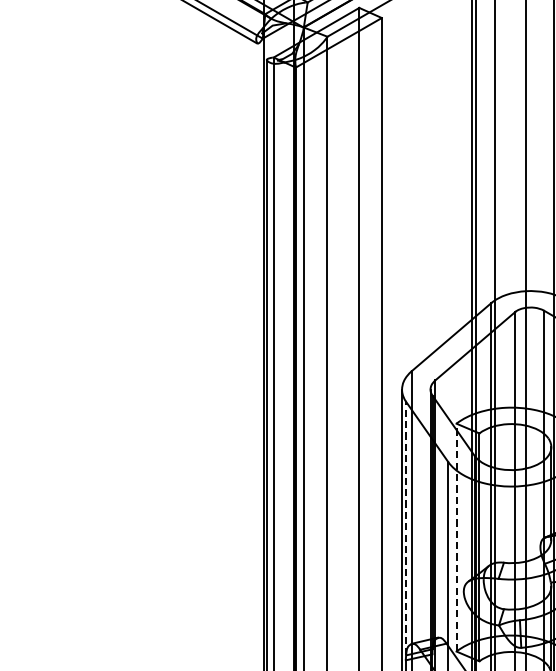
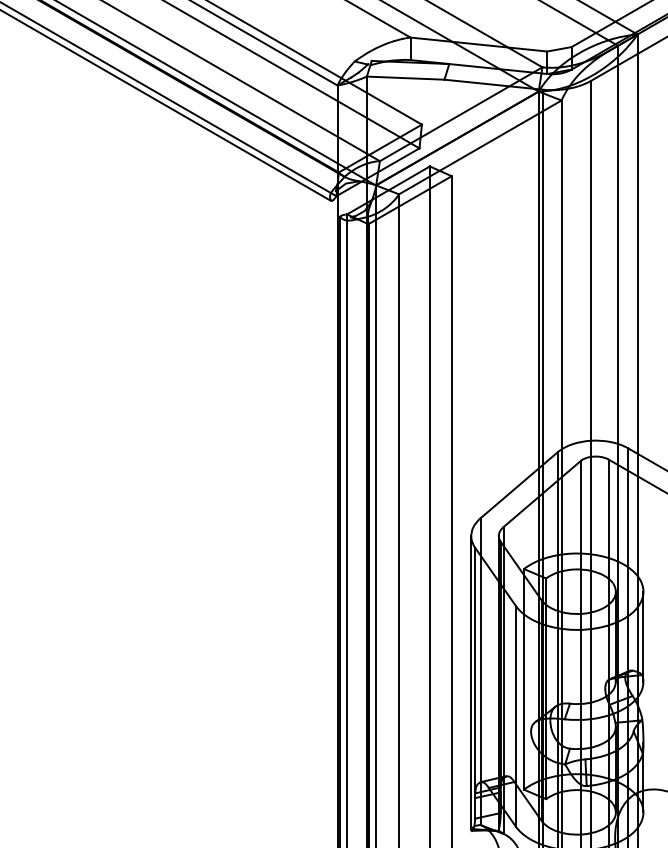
line: (406, 528) -> (475, 670), dashed -> solid
line: (457, 536) -> (524, 678), dashed -> solid

